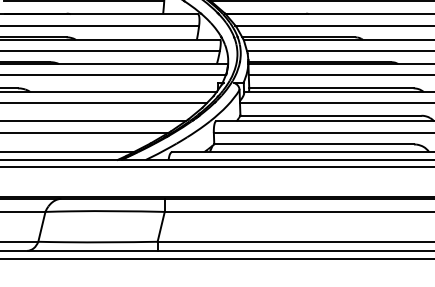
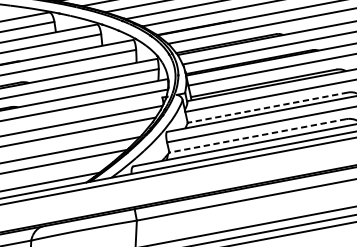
line: (330, 115) -> (267, 107), solid -> dashed
line: (314, 144) -> (258, 135), solid -> dashed

